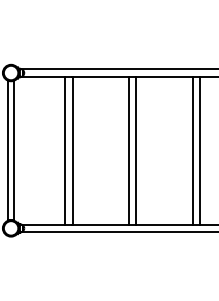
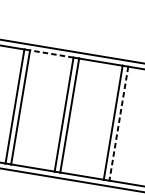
line: (100, 76) -> (51, 53), solid -> dashed
line: (200, 151) -> (119, 124), solid -> dashed

